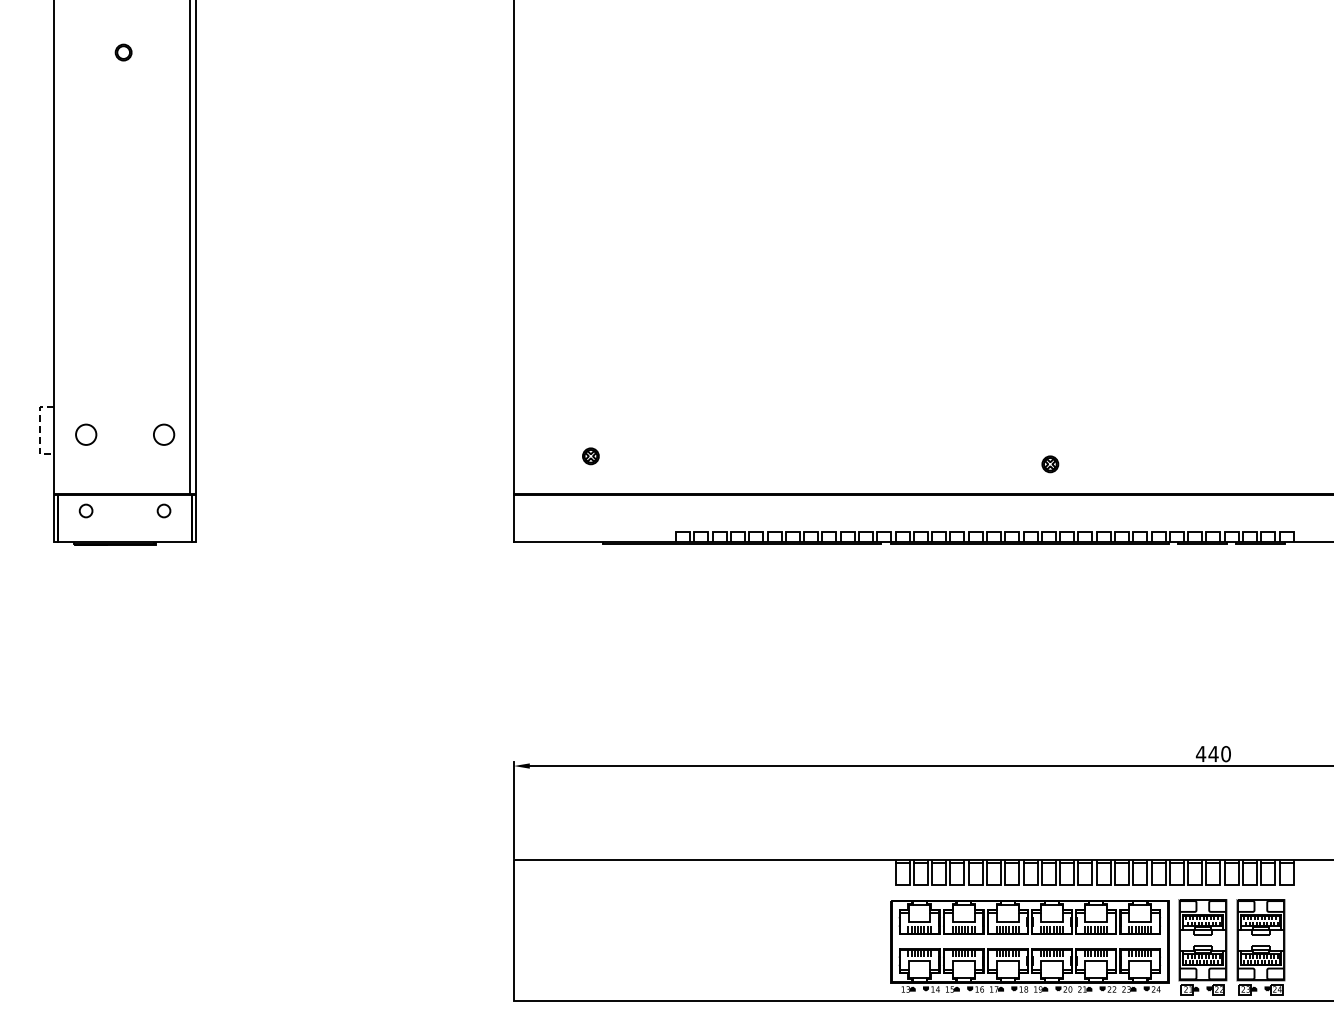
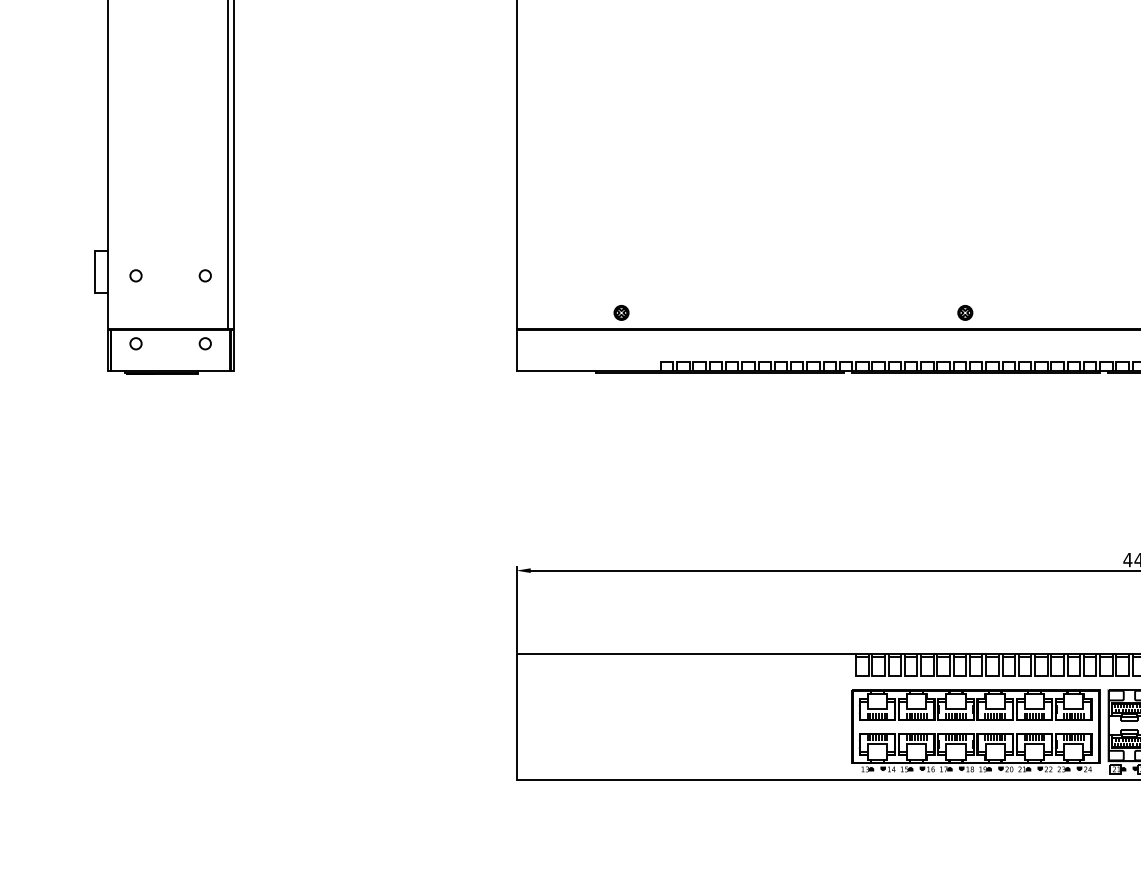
line: (40, 430) -> (95, 272), dashed -> solid
circle: (85, 434) -> (135, 275), size x0.62
circle: (163, 434) -> (204, 275), size x0.62
part: (590, 456) -> (621, 313), moved
part: (1050, 464) -> (965, 313), moved

